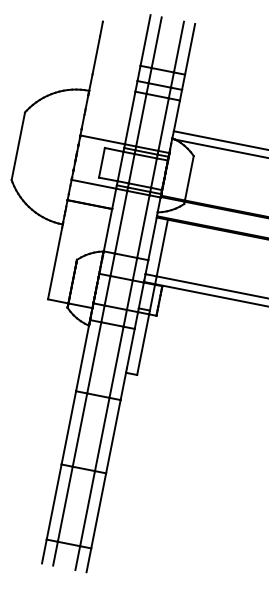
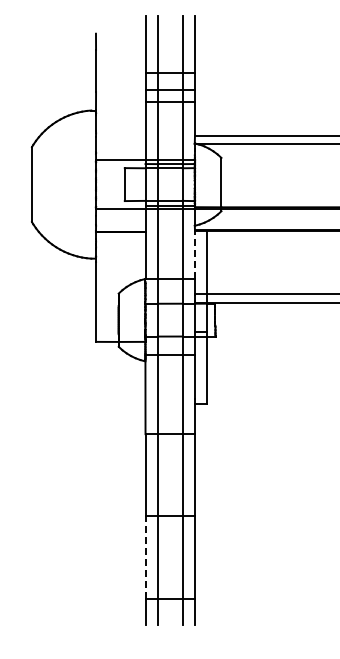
line: (152, 239) -> (194, 255), solid -> dashed
line: (54, 502) -> (145, 557), solid -> dashed

